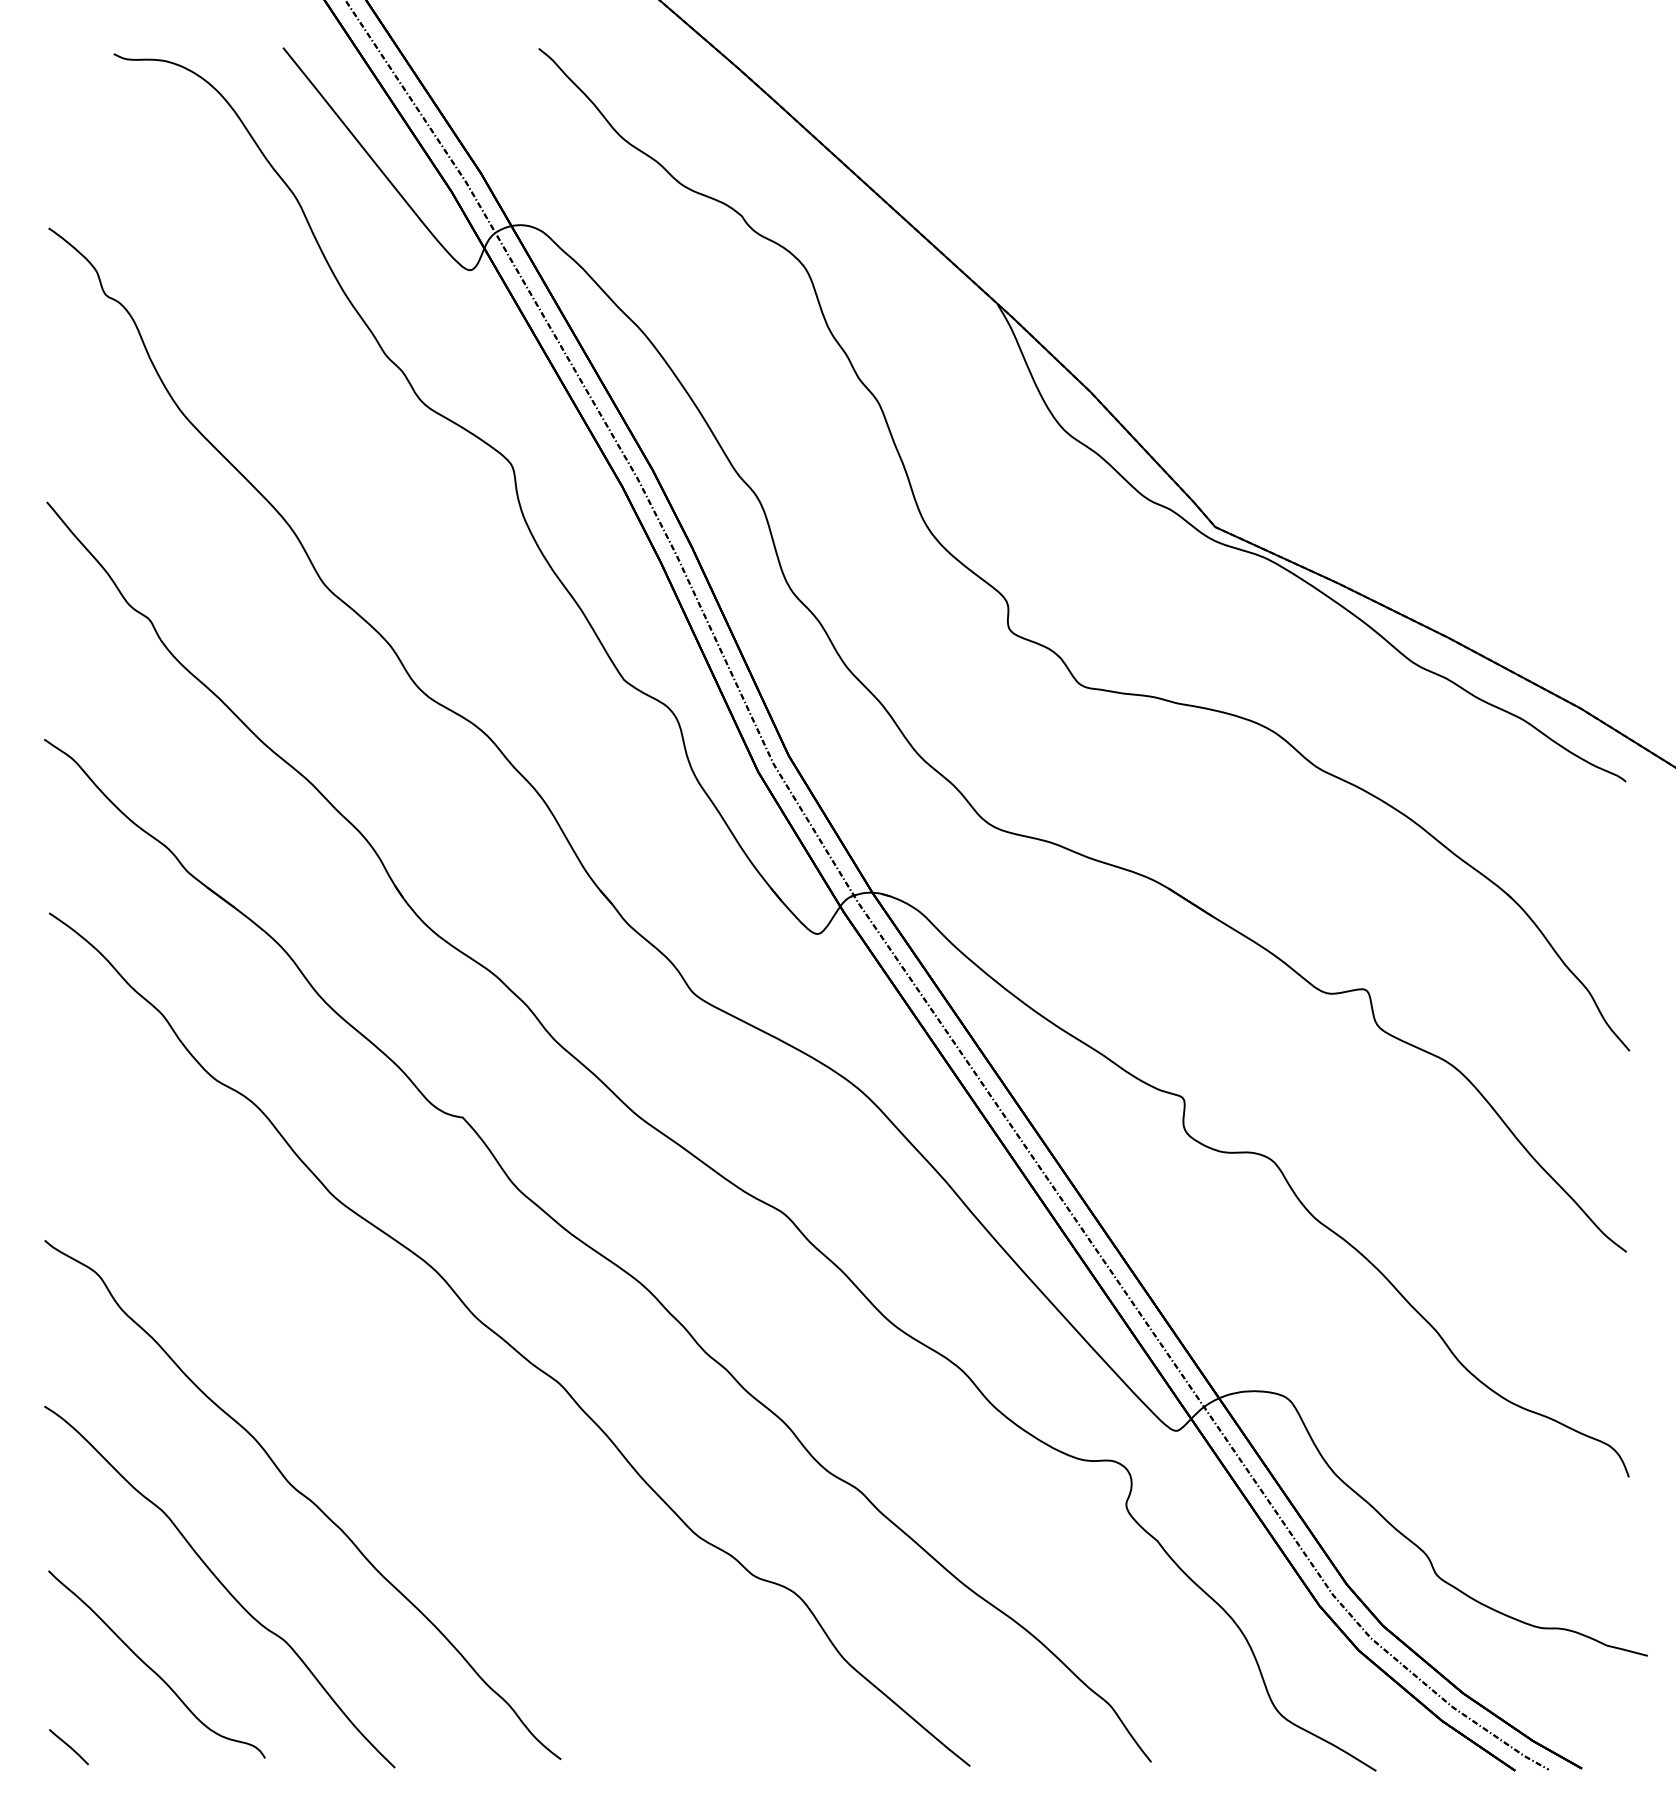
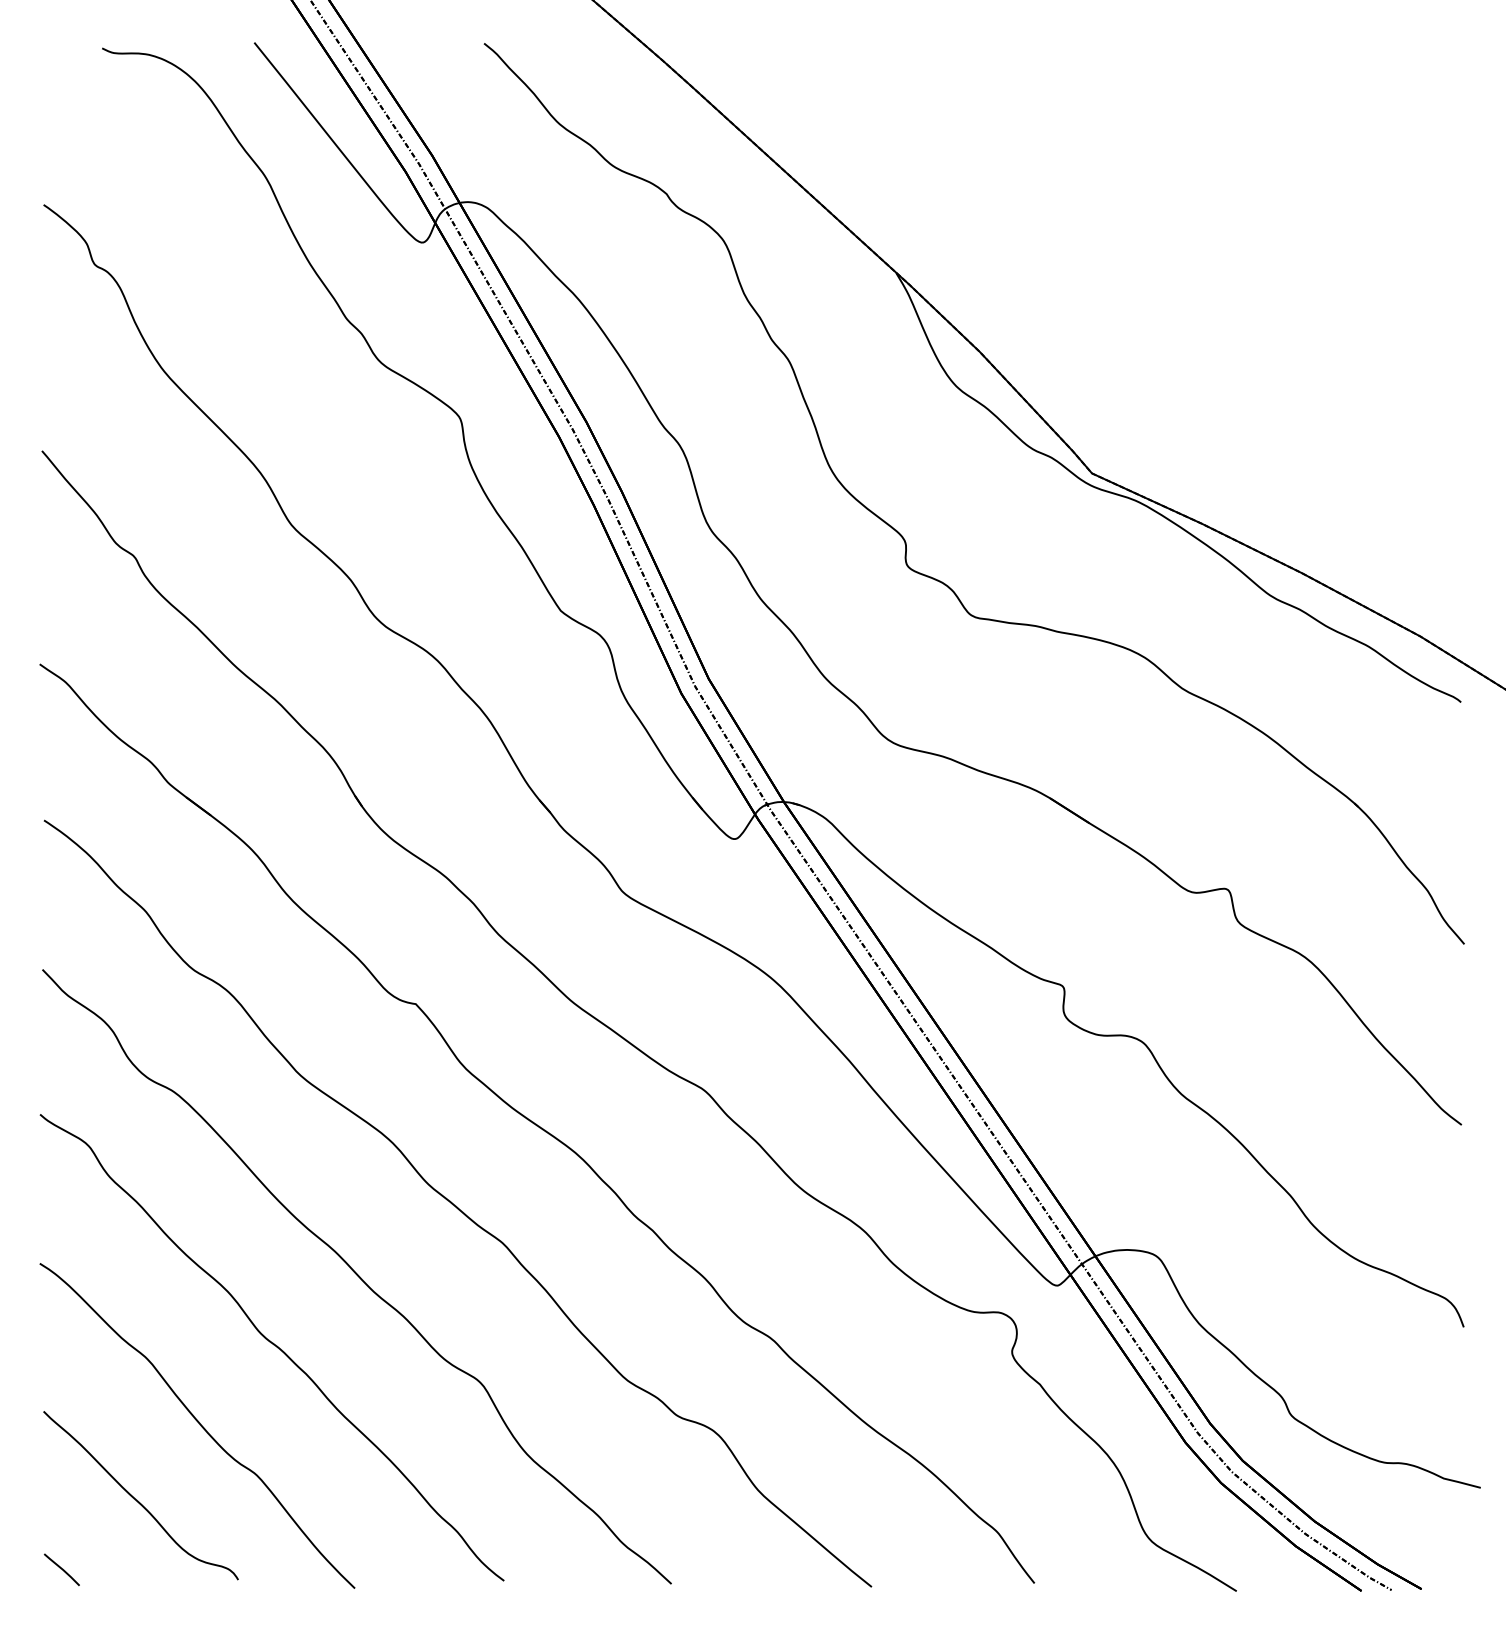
part: (396, 1420) -> (356, 1276), added

